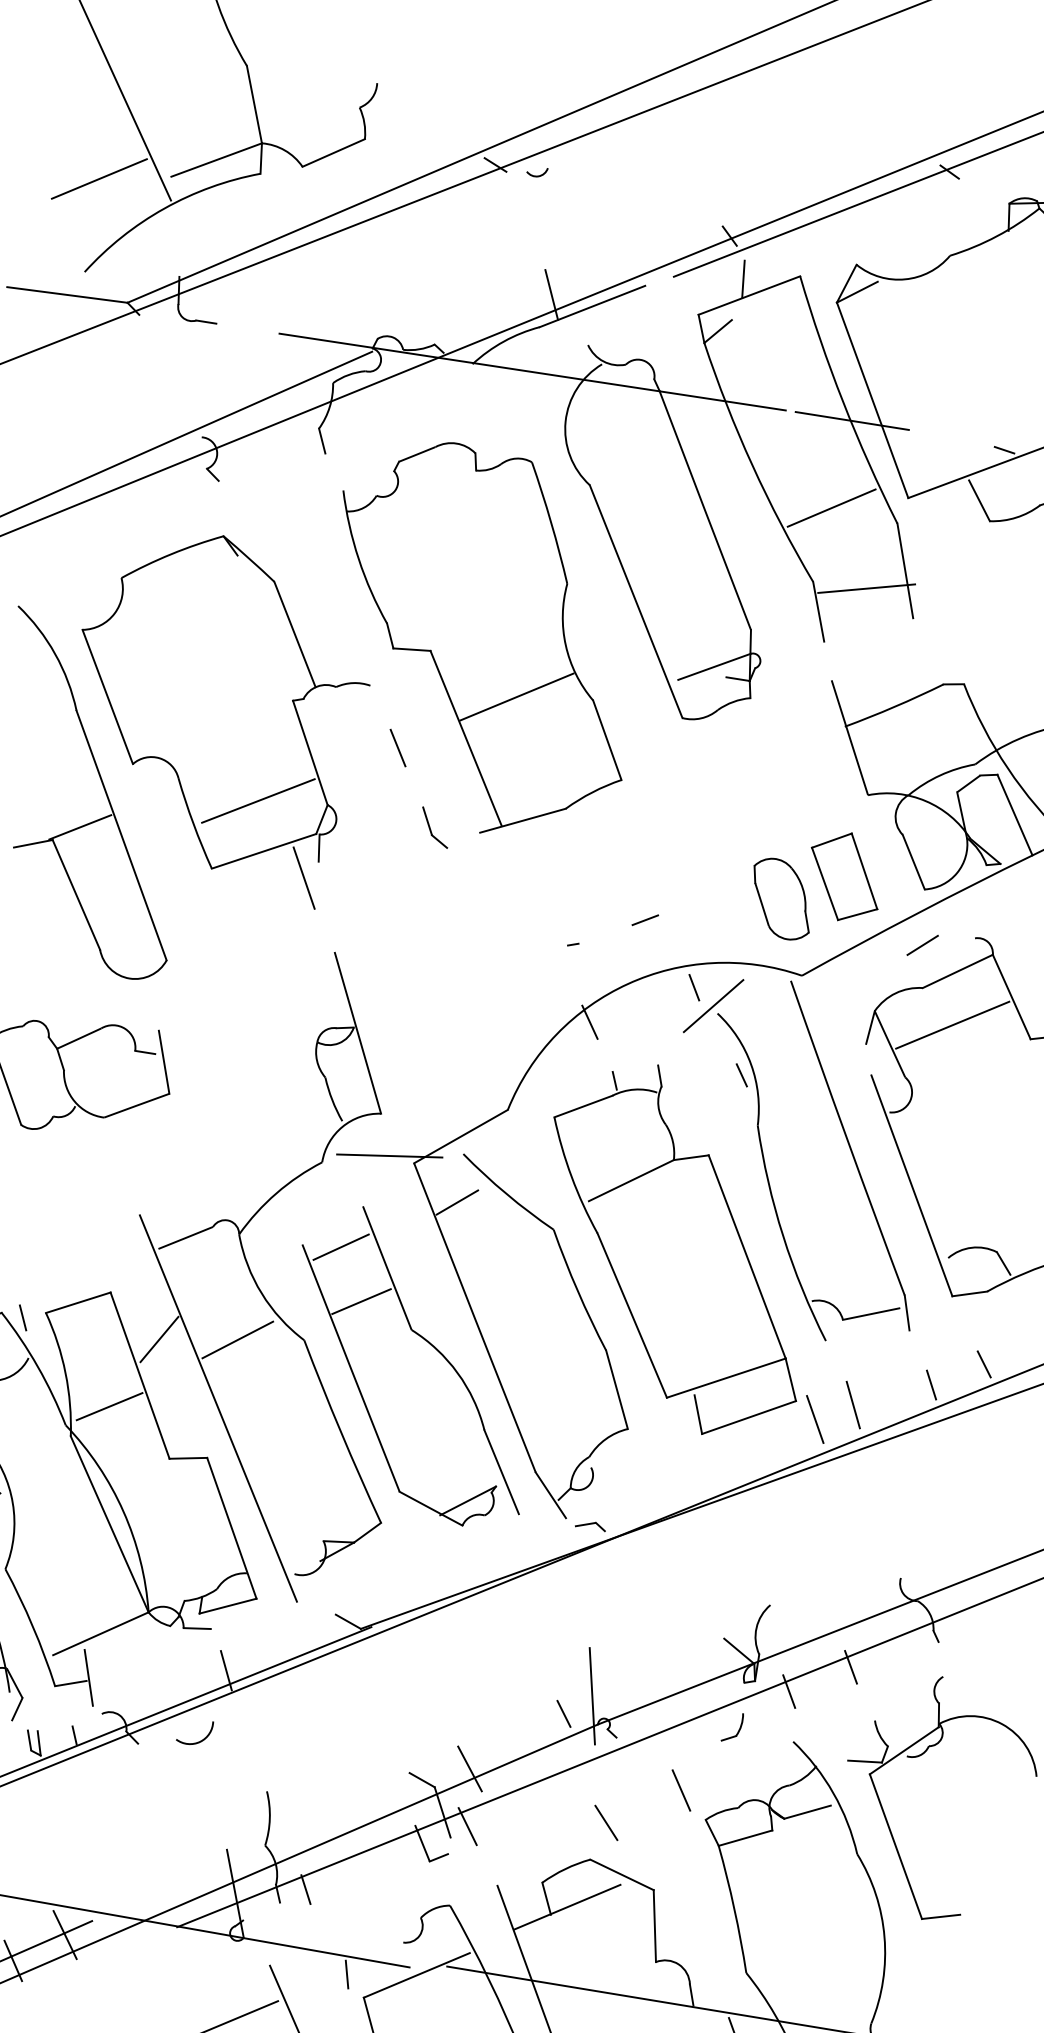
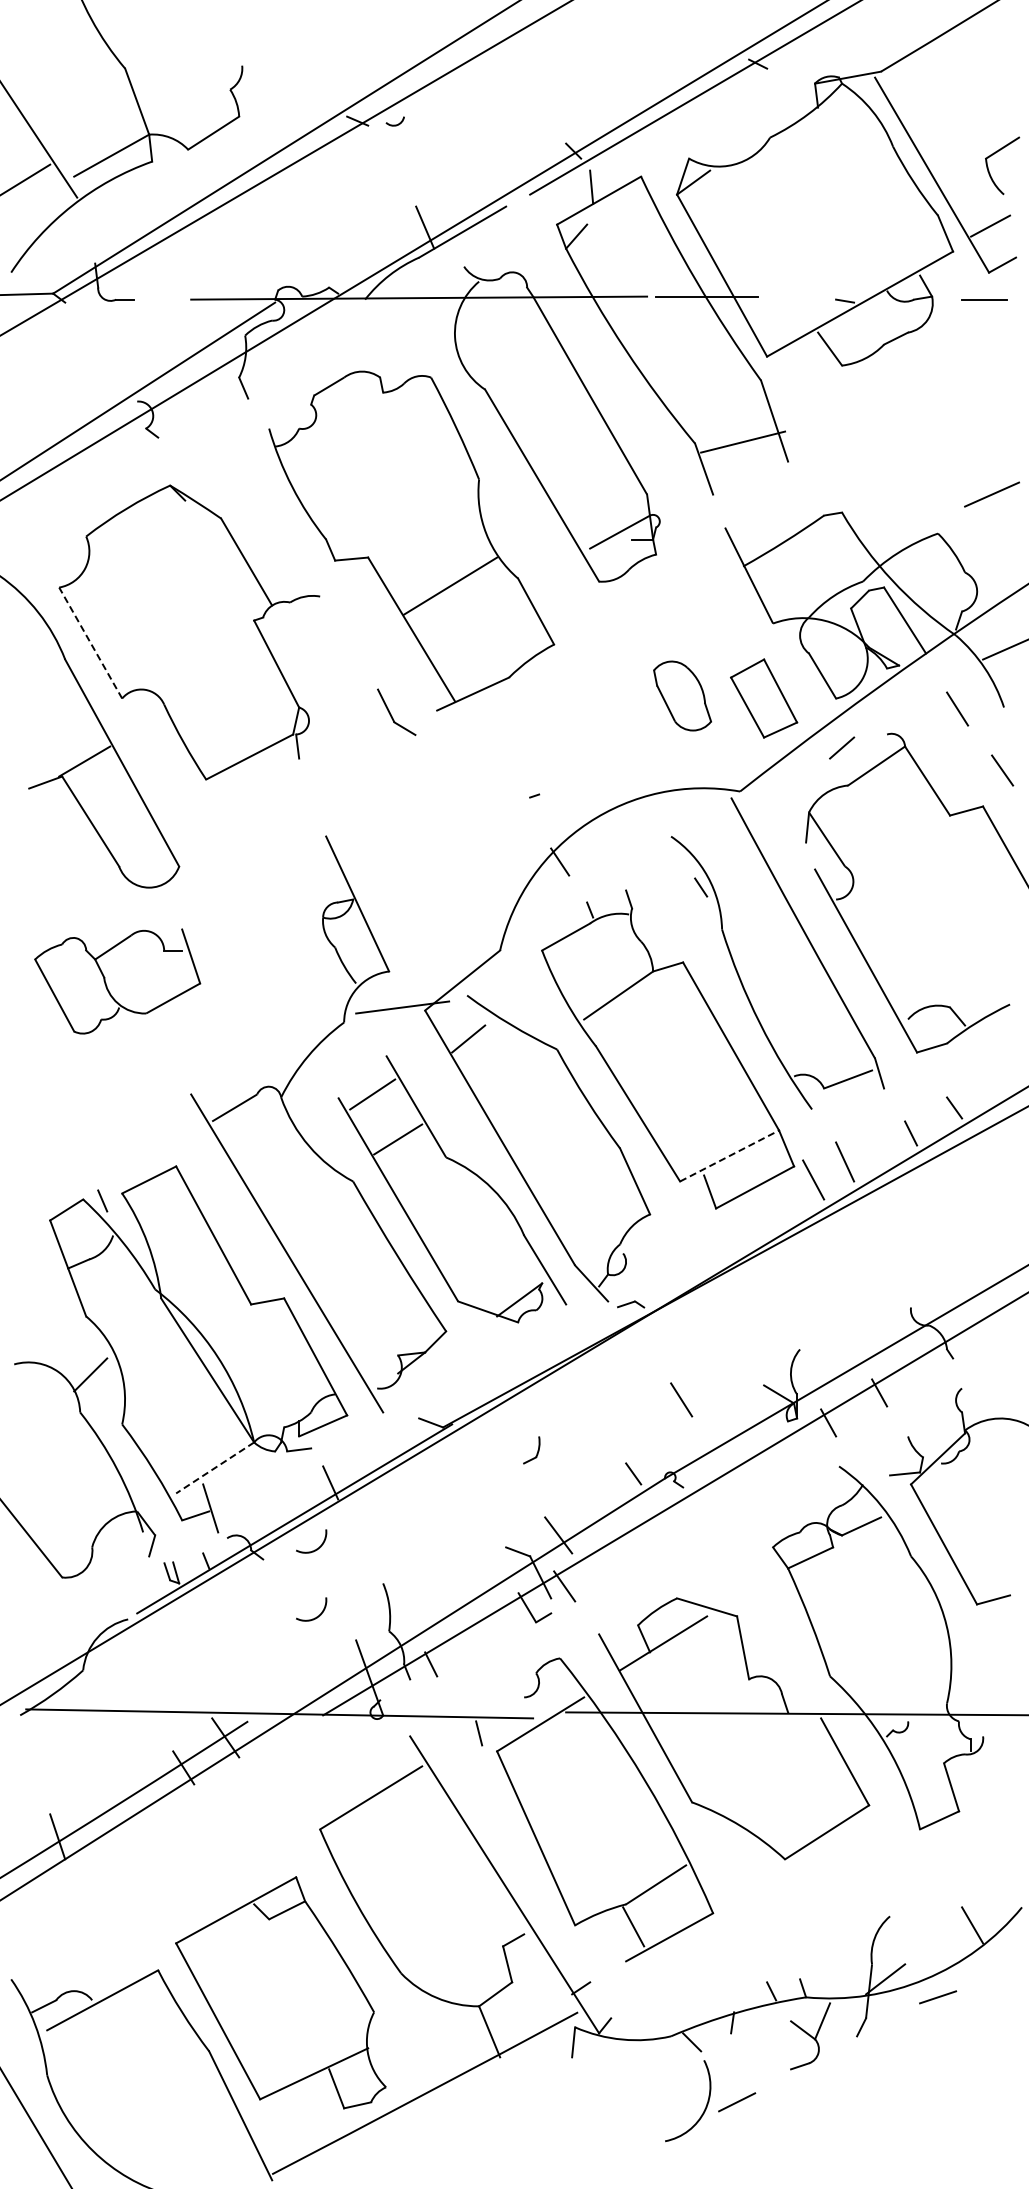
line: (832, 507) -> (701, 375), removed
line: (107, 697) -> (90, 643), solid -> dashed
line: (398, 748) -> (353, 647), removed
line: (258, 800) -> (237, 713), removed
part: (434, 827) -> (396, 712), size x1.4
line: (304, 877) -> (288, 774), removed
part: (781, 898) -> (682, 695), moved
line: (645, 920) -> (594, 764), removed
line: (694, 987) -> (647, 816), removed
line: (713, 1006) -> (666, 830), removed
line: (952, 1024) -> (879, 813), removed
line: (159, 1338) -> (225, 1200), removed
line: (237, 1339) -> (294, 1190), removed
line: (726, 1377) -> (729, 1155), solid -> dashed
line: (110, 1406) -> (191, 1266), removed
line: (101, 1633) -> (215, 1467), solid -> dashed
line: (592, 1696) -> (656, 1454), removed
part: (732, 1727) -> (531, 1450), moved
line: (681, 1790) -> (681, 1399), moved
arc: (184, 1817) -> (314, 1617), added
line: (606, 1822) -> (686, 1563), removed

